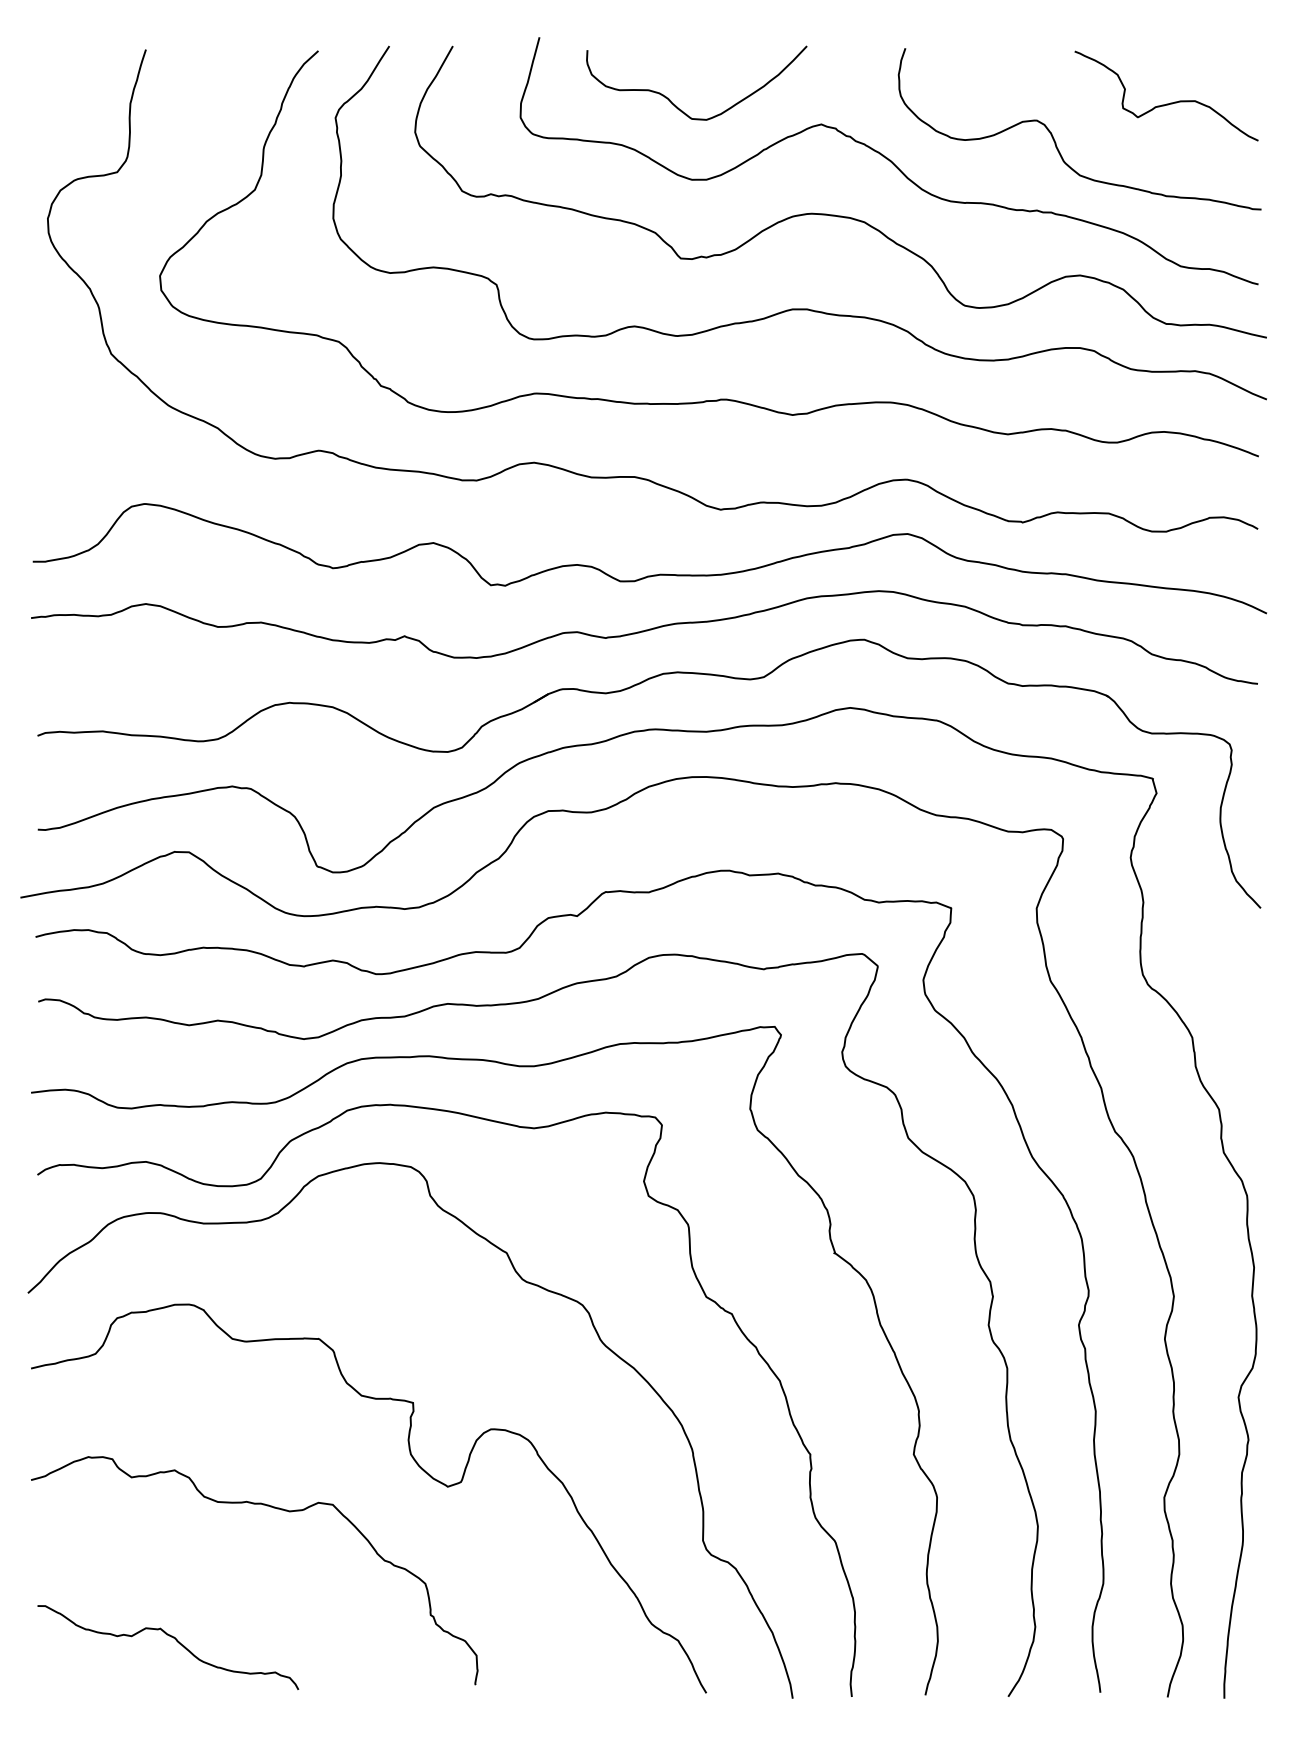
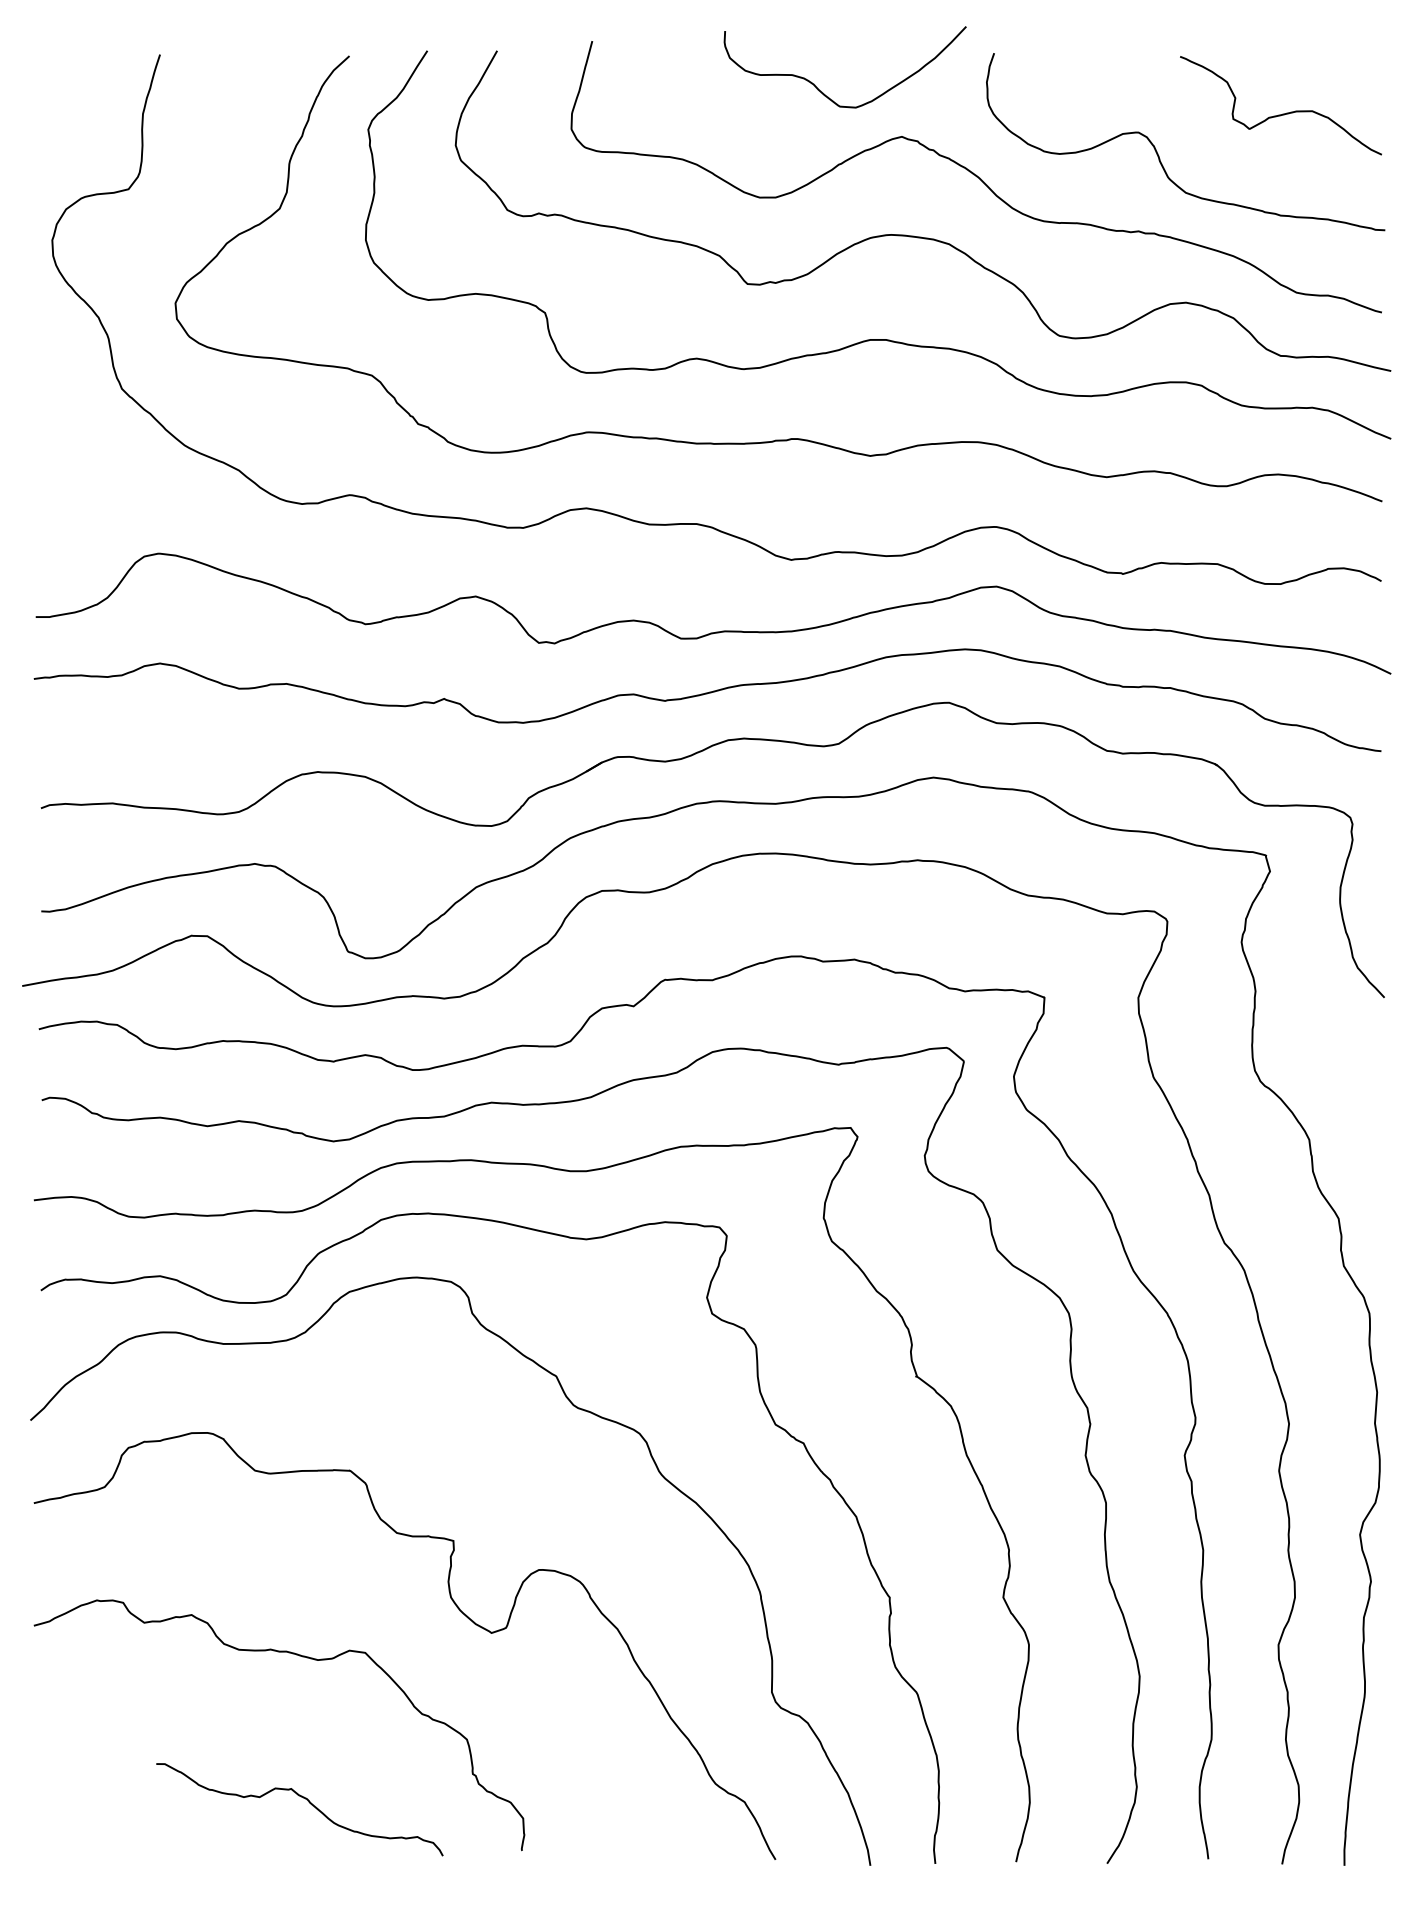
curve: (675, 104) -> (821, 90), moved
curve: (175, 1640) -> (307, 1801), moved

